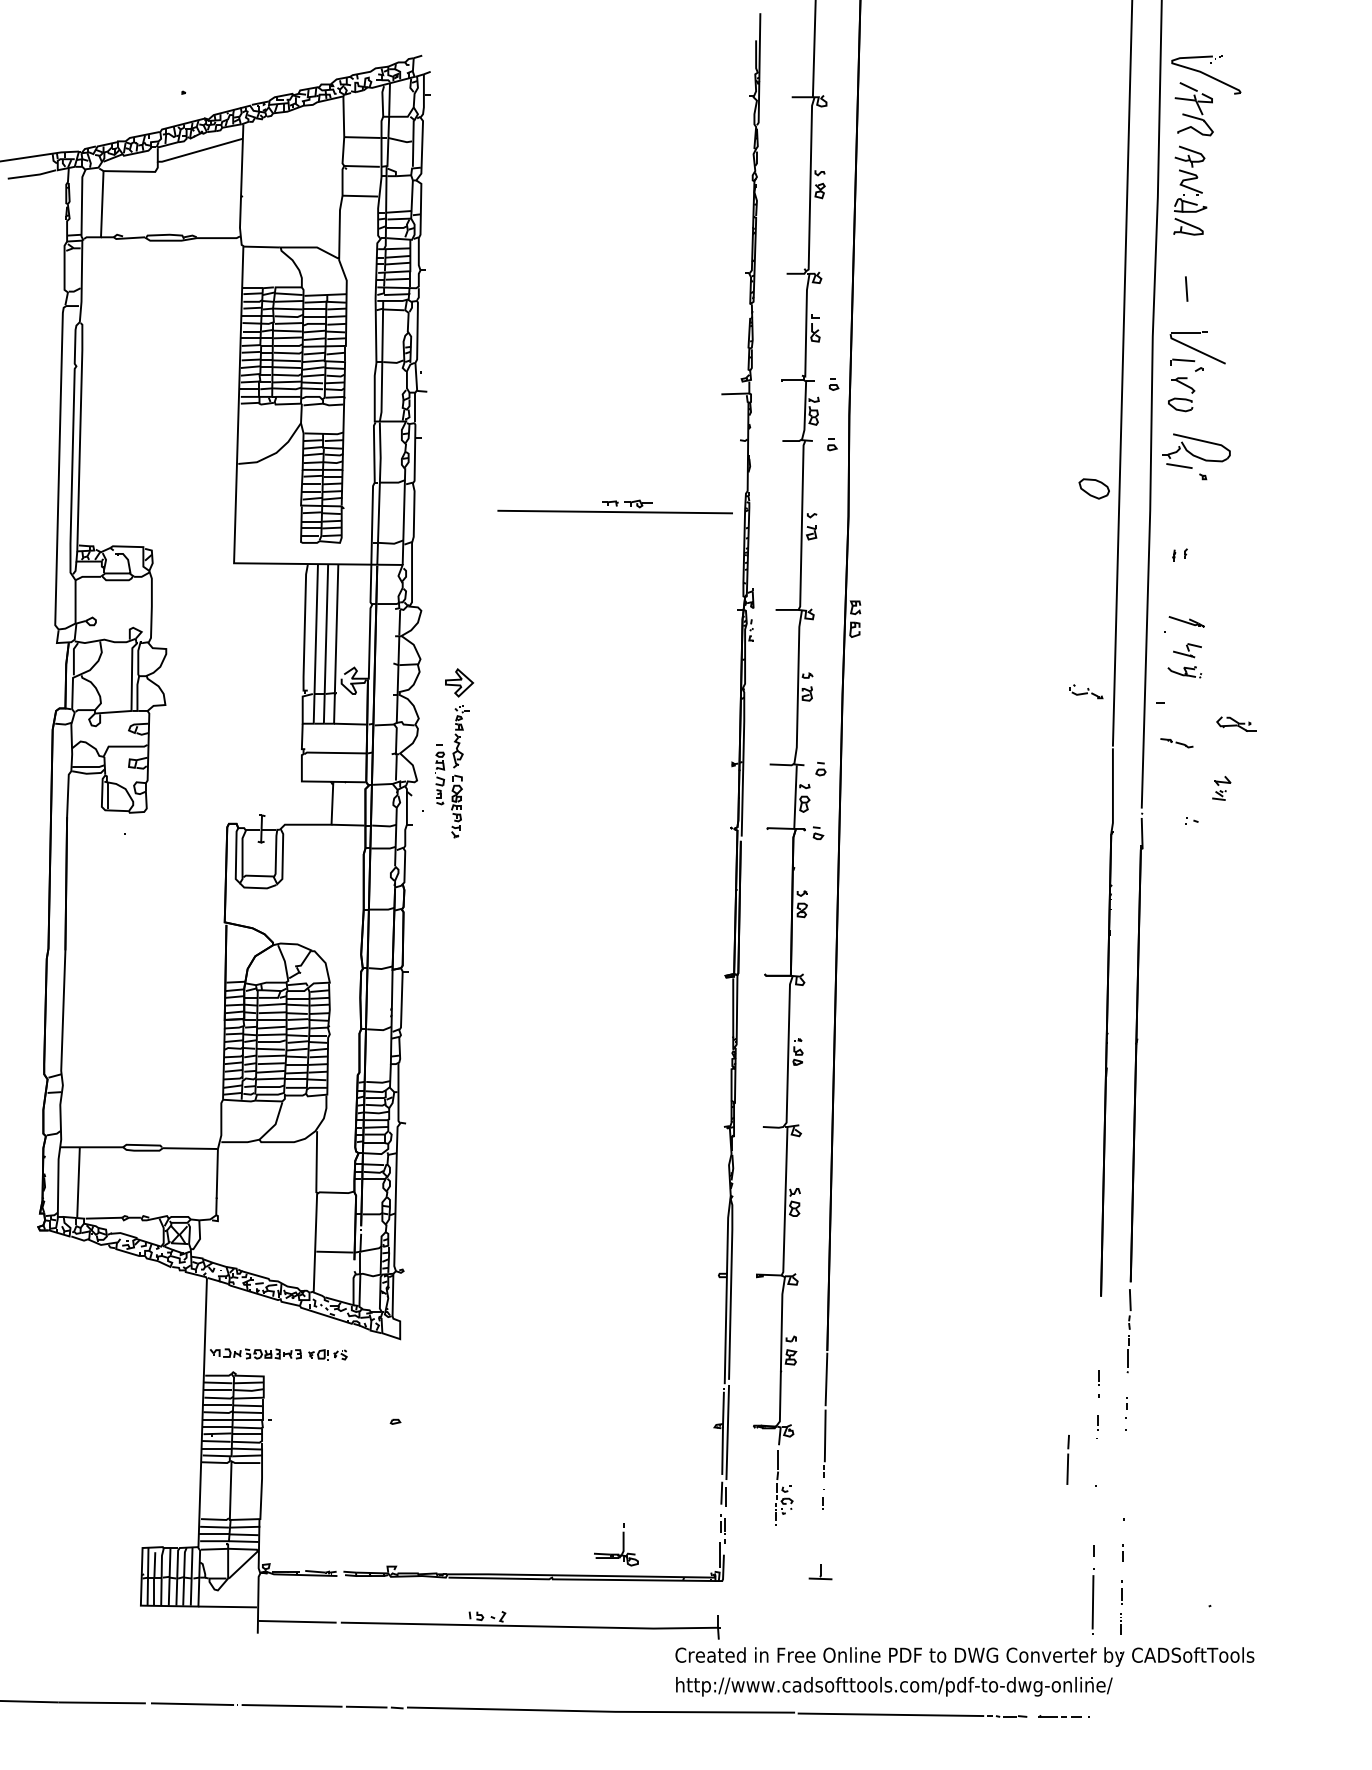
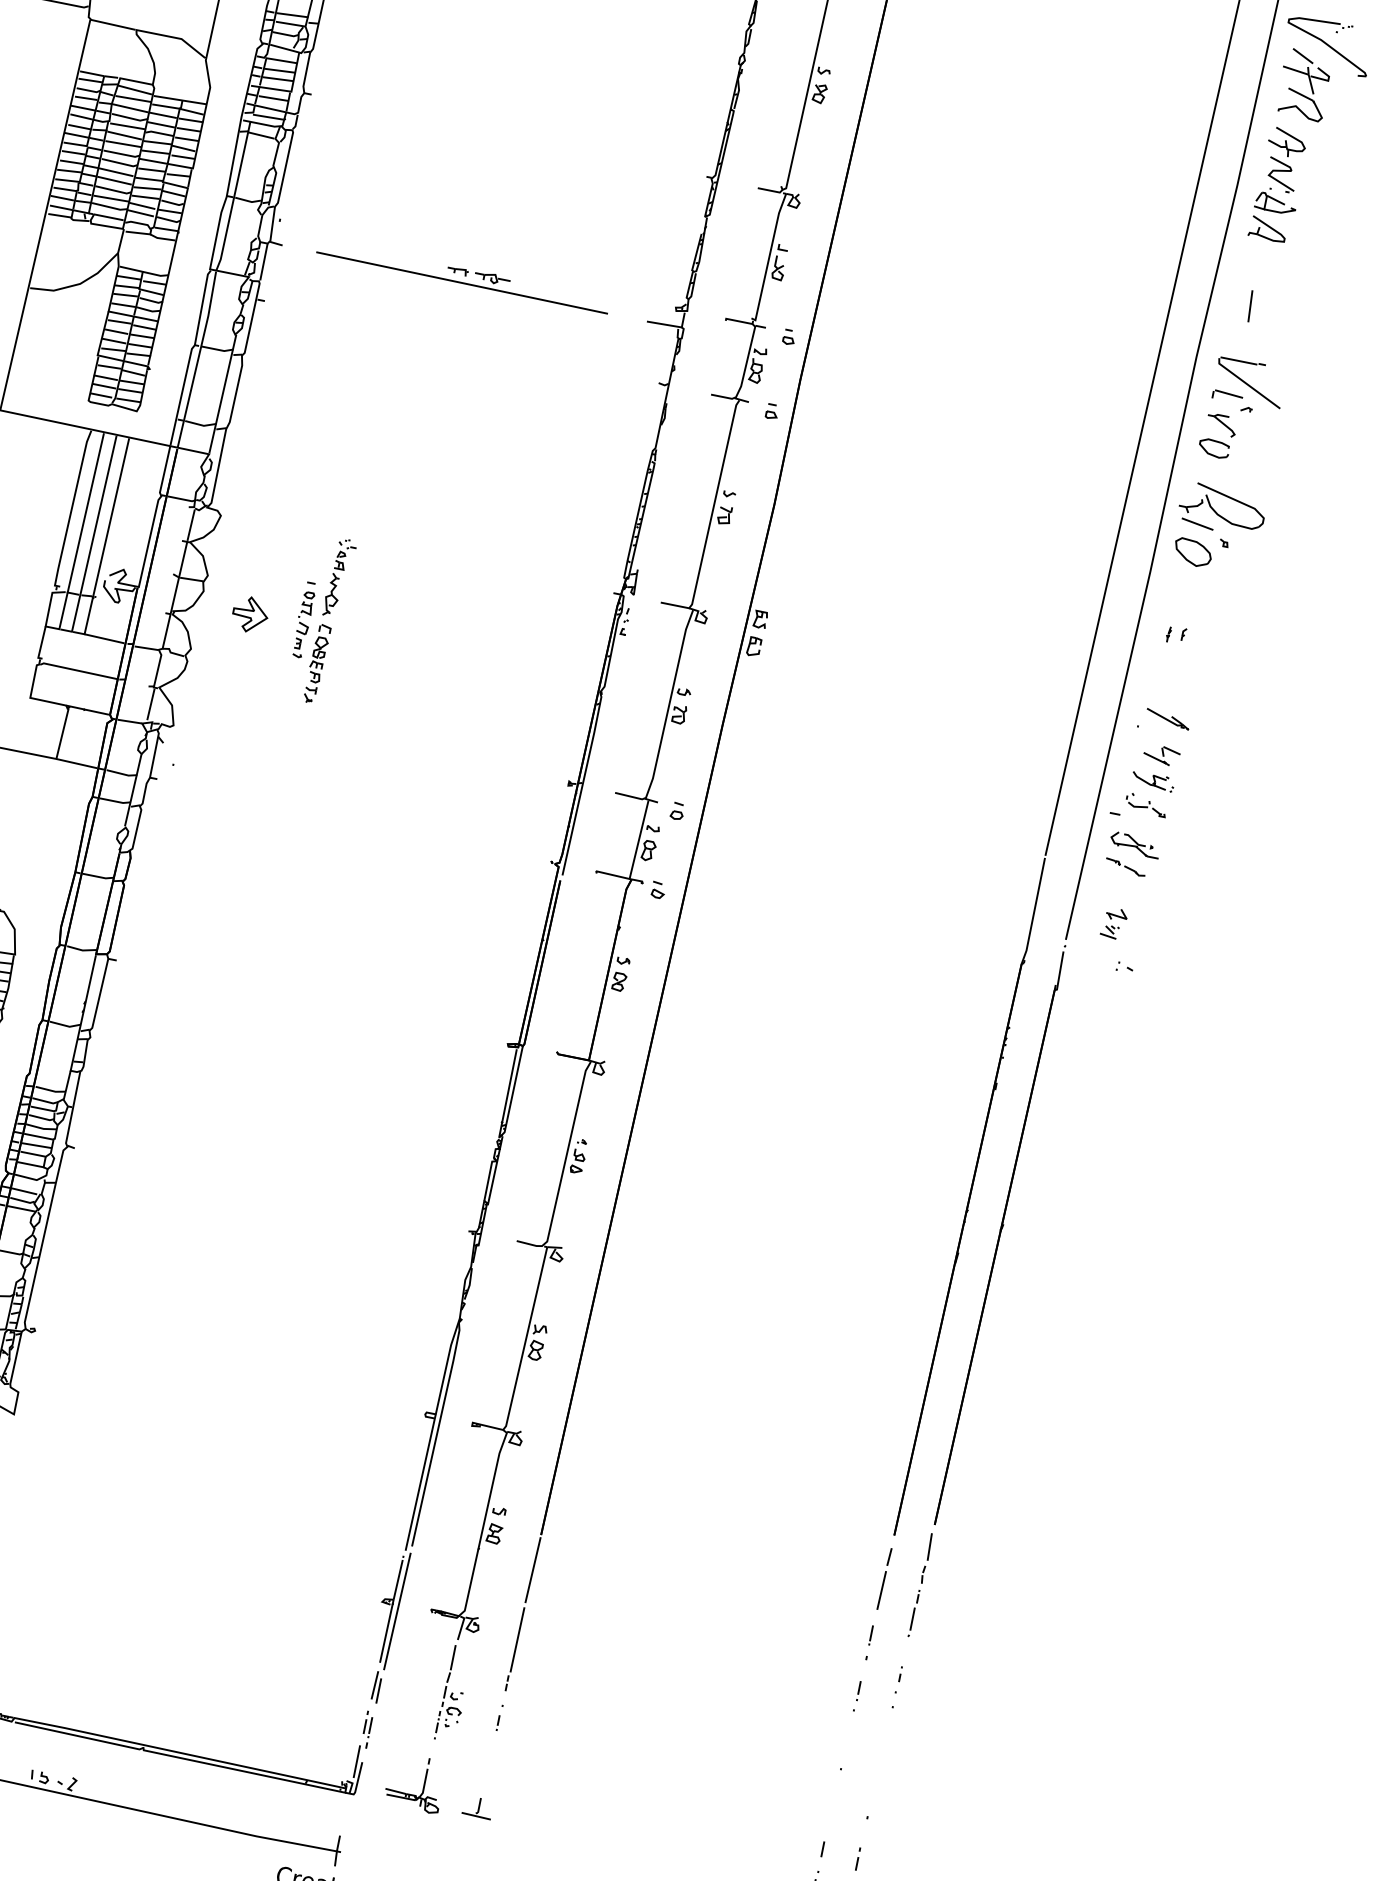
part: (1093, 488) -> (1192, 552), moved
part: (614, 506) -> (462, 275), moved
part: (1086, 691) -> (1146, 804), moved
part: (1236, 723) -> (1135, 843), moved
part: (452, 771) -> (320, 619), moved
part: (1221, 788) -> (1113, 923), moved
line: (1067, 1459) -> (883, 1578), moved
part: (616, 1544) -> (415, 1782), moved

